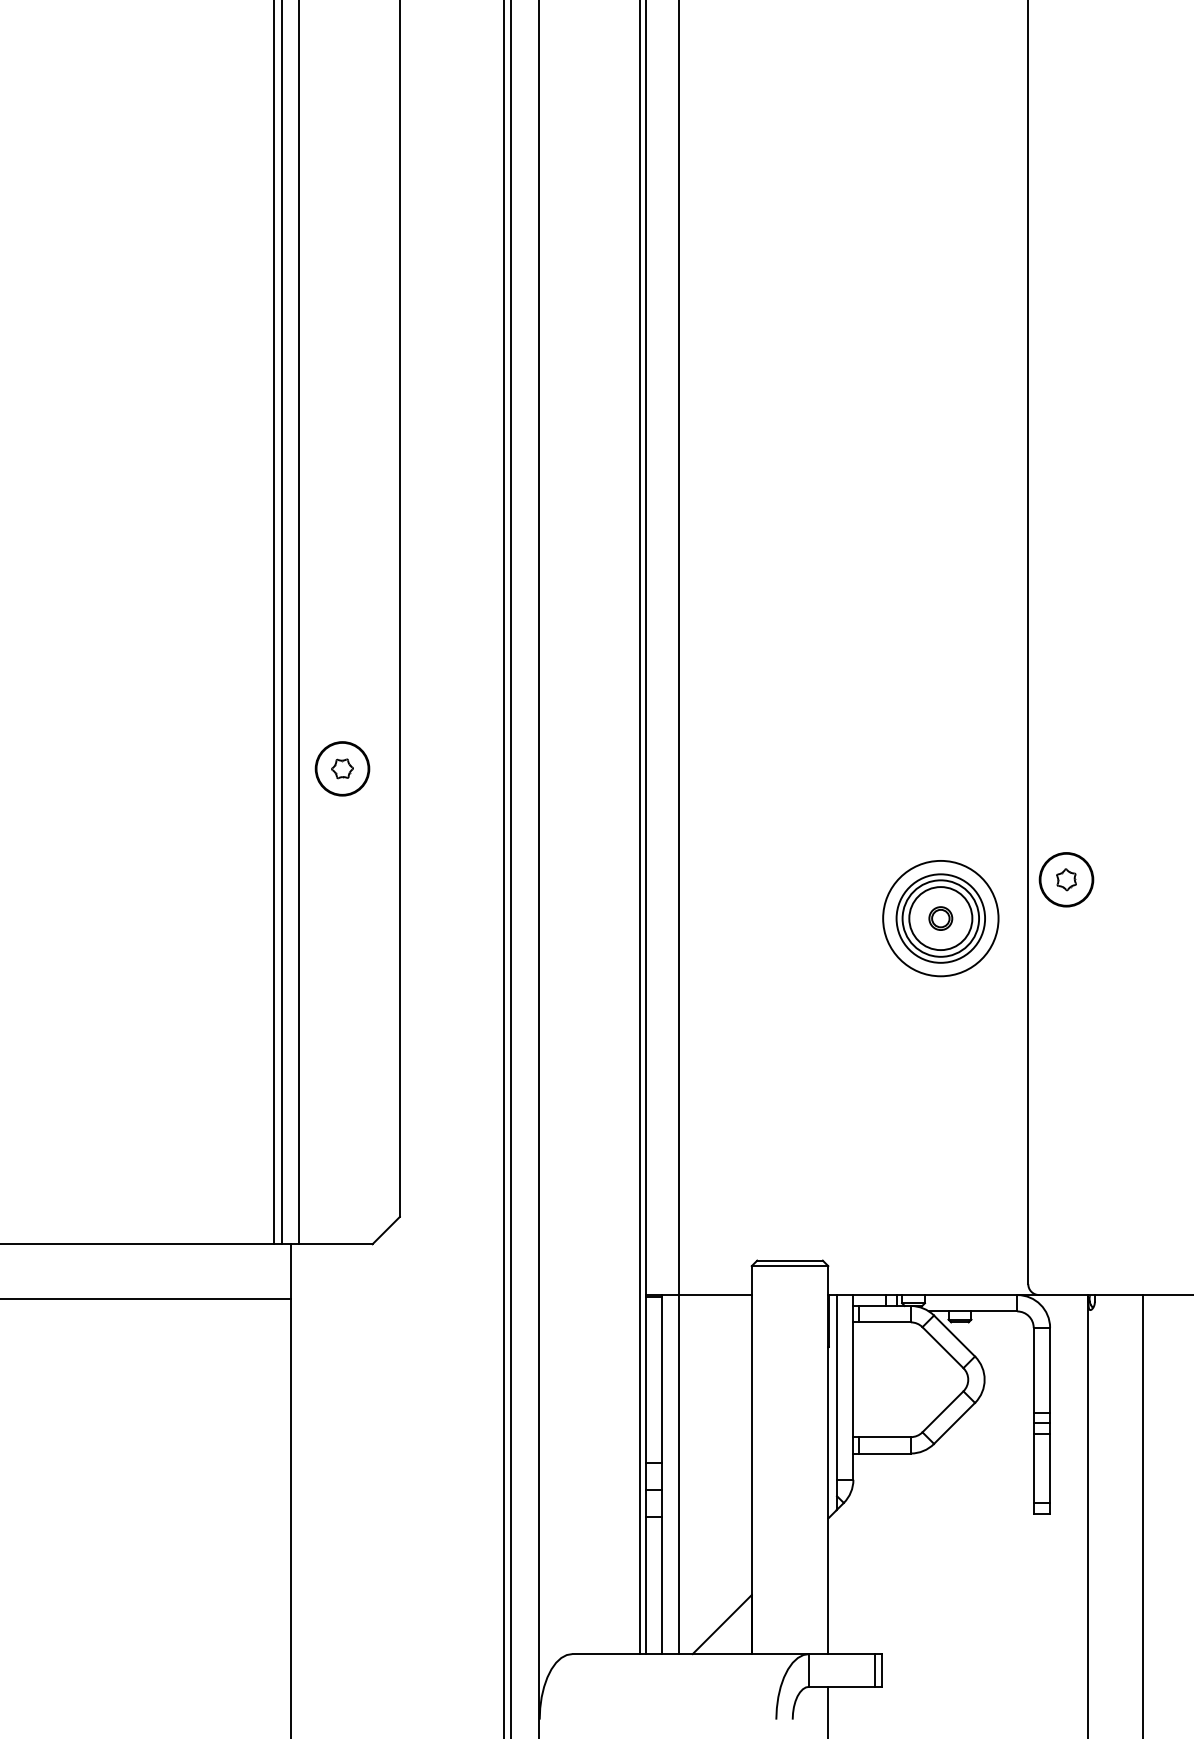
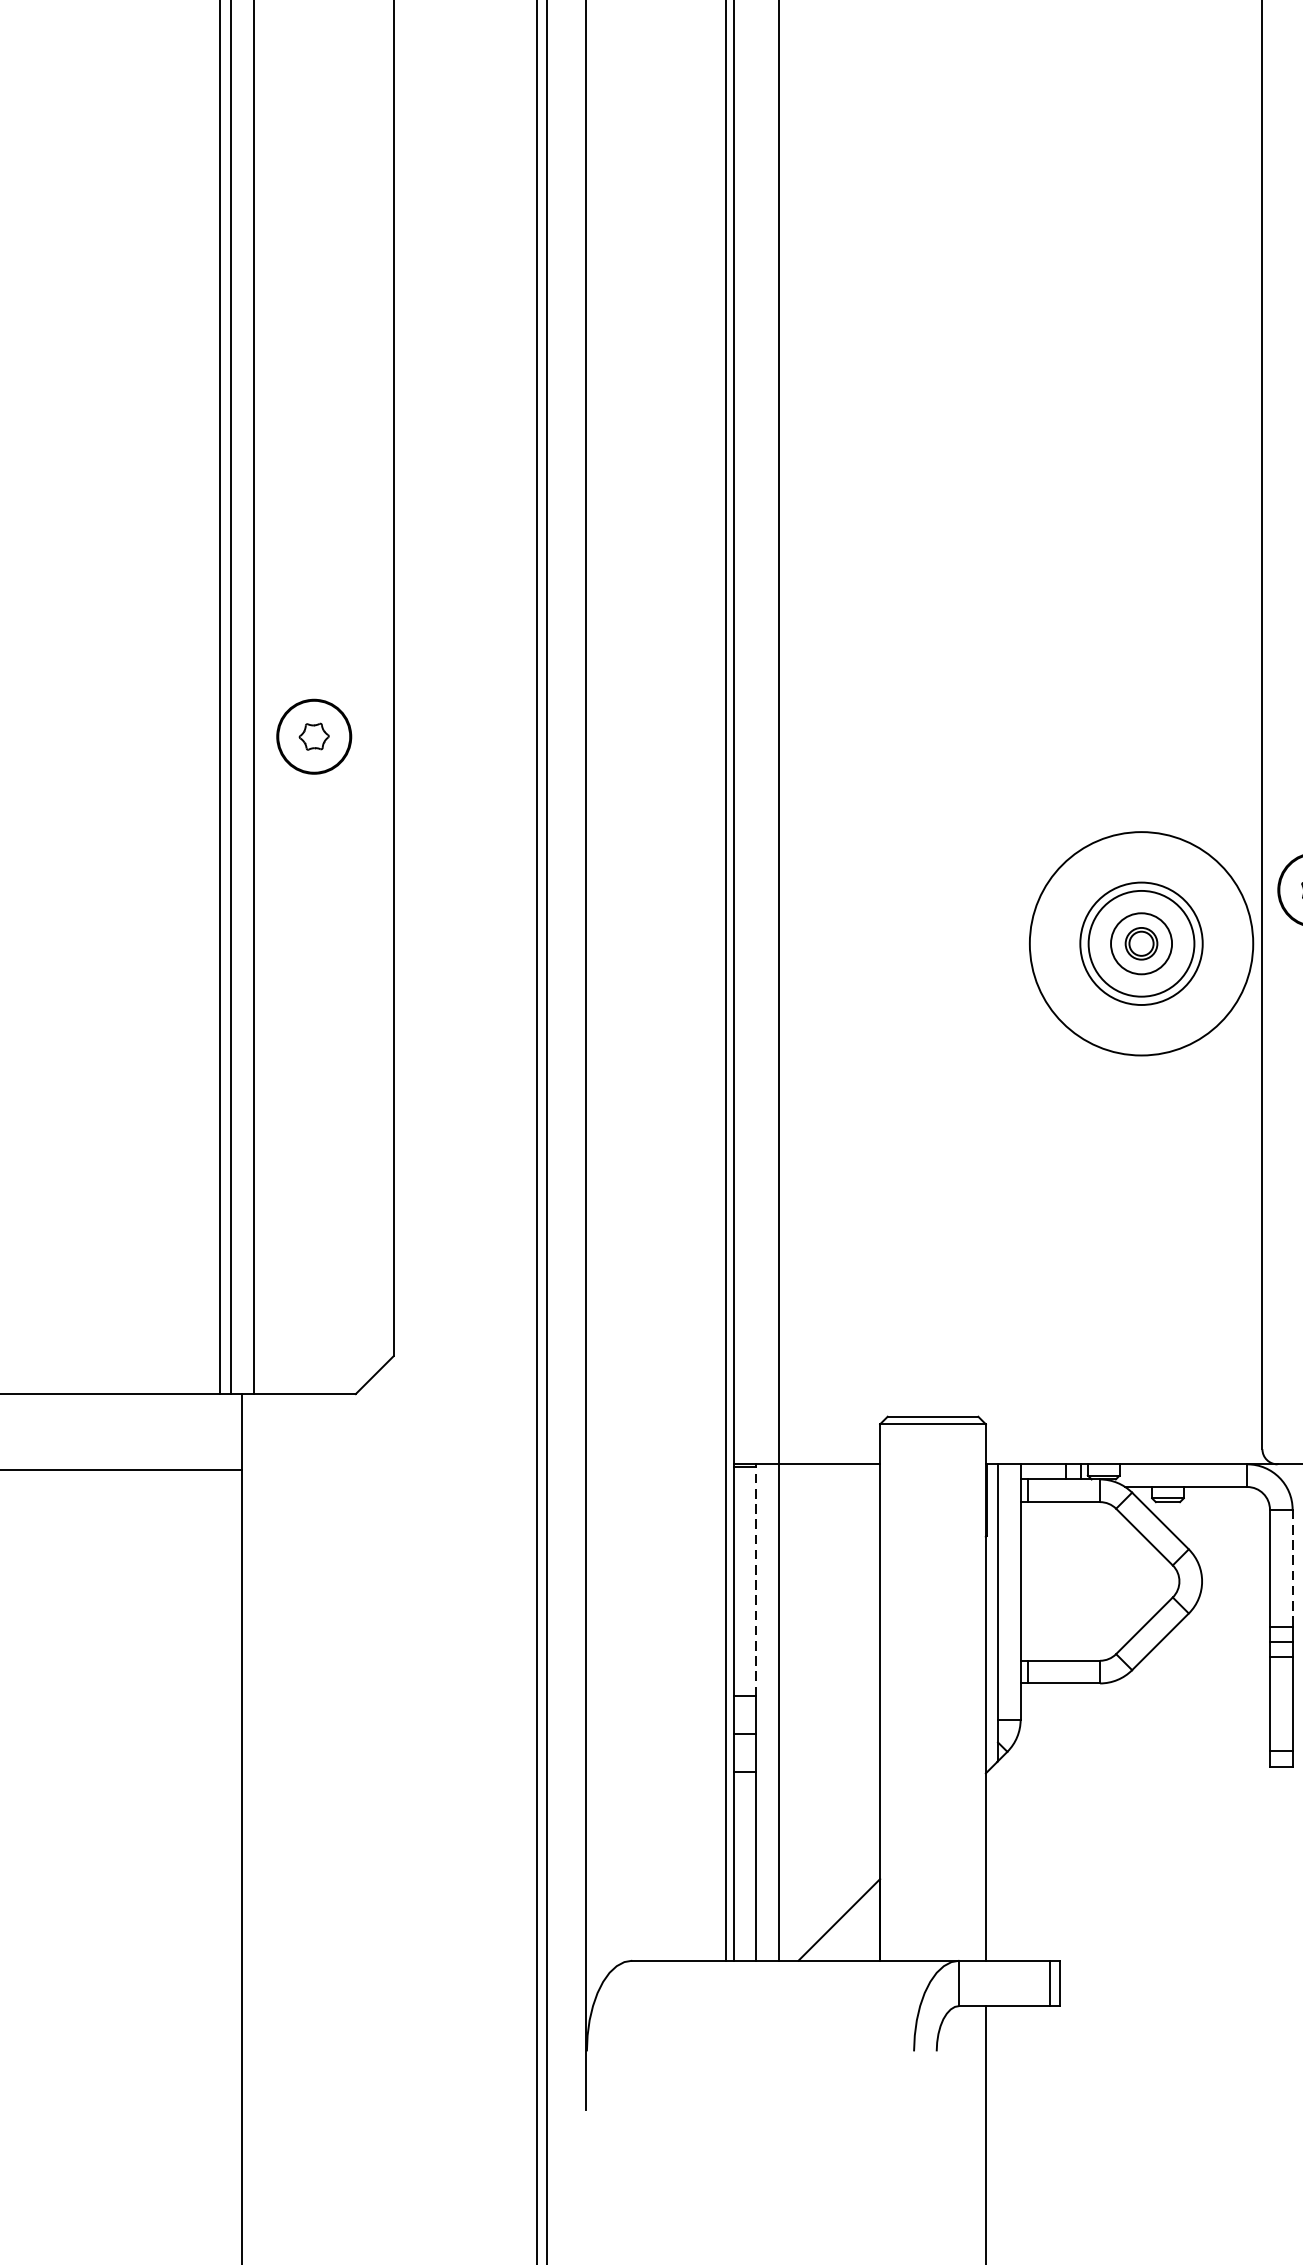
circle: (940, 918) -> (1141, 943), size x0.7
circle: (940, 918) -> (1141, 943), size x1.4
line: (1050, 1370) -> (1293, 1568), solid -> dashed
line: (662, 1379) -> (756, 1581), solid -> dashed

